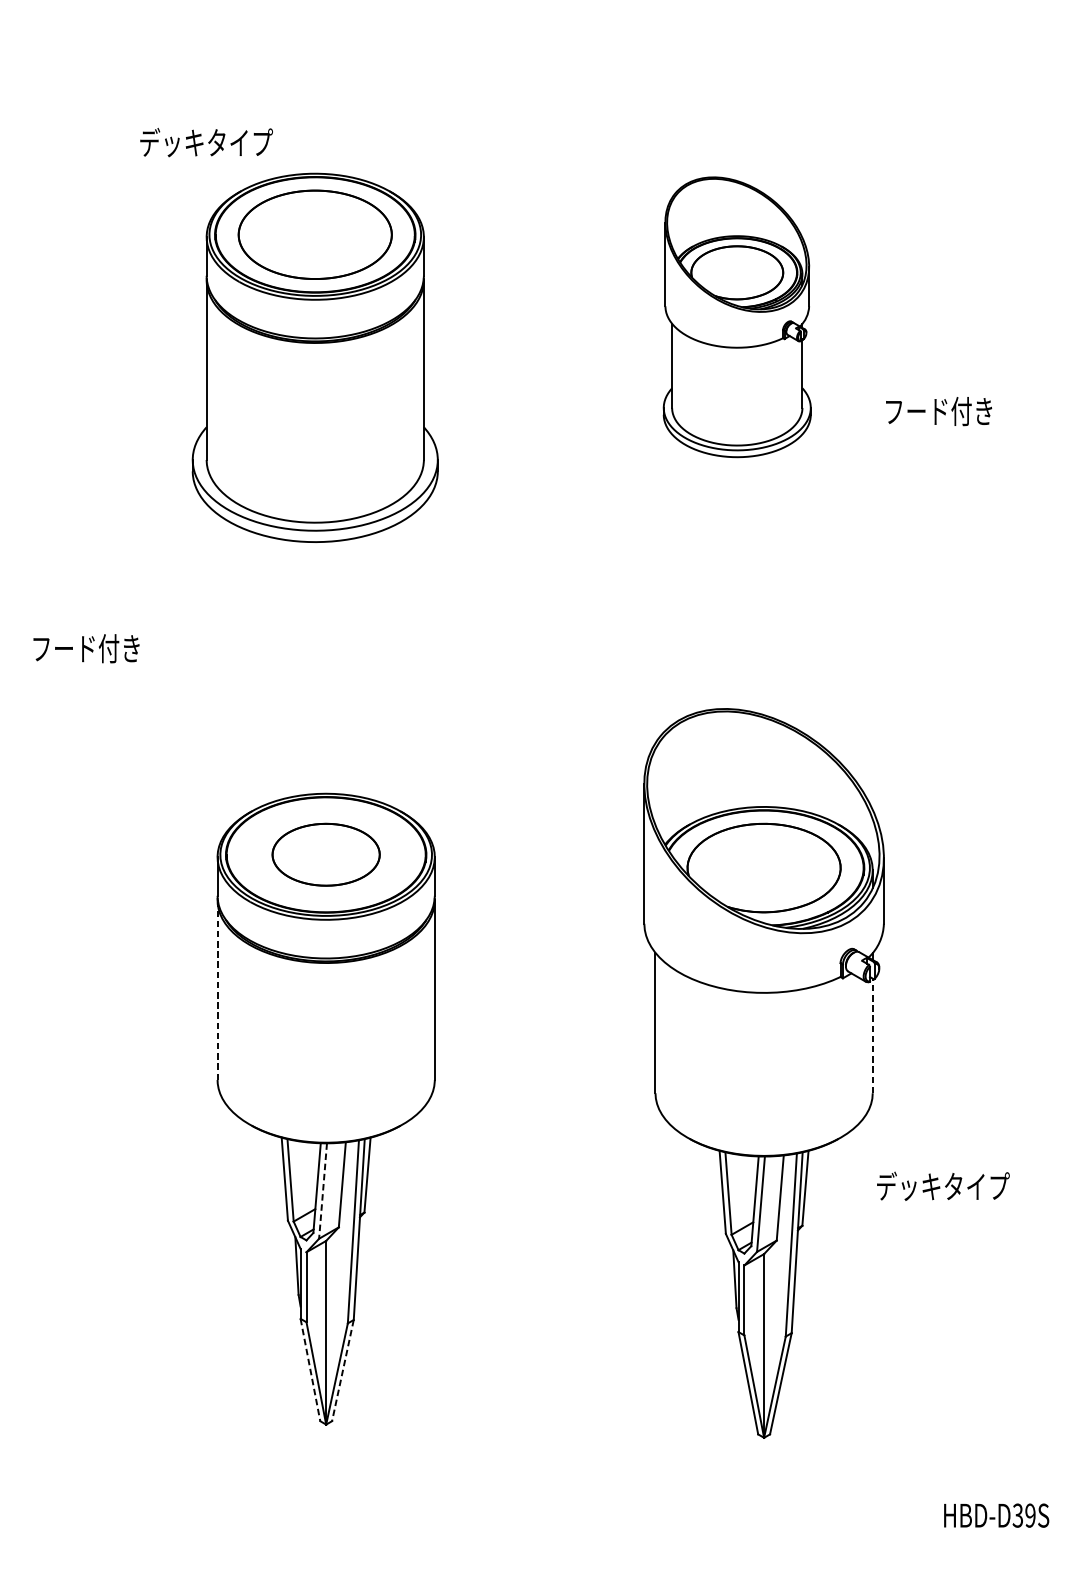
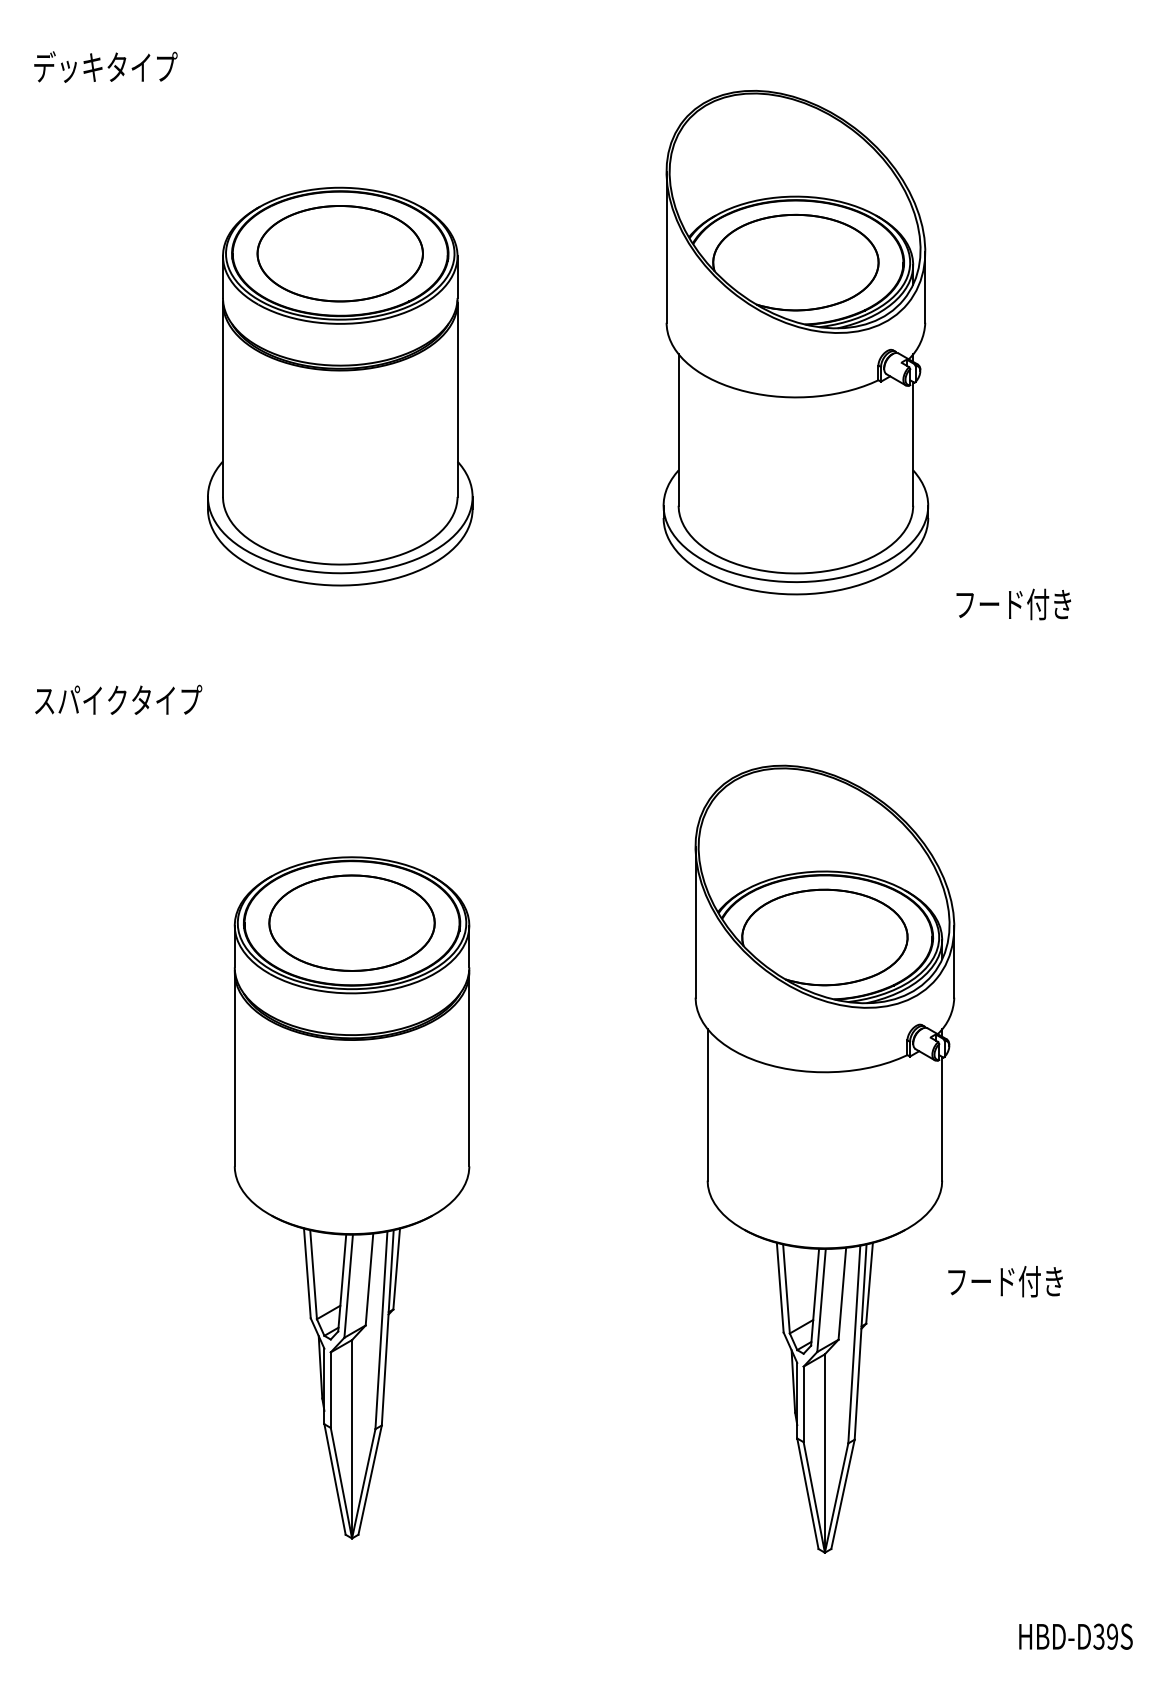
text: (206, 142) -> (105, 66), moved
part: (736, 317) -> (795, 342), size x1.67
text: (938, 411) -> (1013, 604), moved
text: (109, 648) -> (118, 700), フード付き -> スパイクタイプ
part: (325, 854) -> (351, 922), size x1.43
line: (217, 990) -> (234, 1069), dashed -> solid
line: (873, 1035) -> (942, 1118), dashed -> solid
text: (943, 1186) -> (1018, 1281), デッキタイプ -> フード付き
line: (322, 1191) -> (348, 1286), dashed -> solid
line: (310, 1370) -> (335, 1479), dashed -> solid
line: (343, 1370) -> (370, 1480), dashed -> solid

